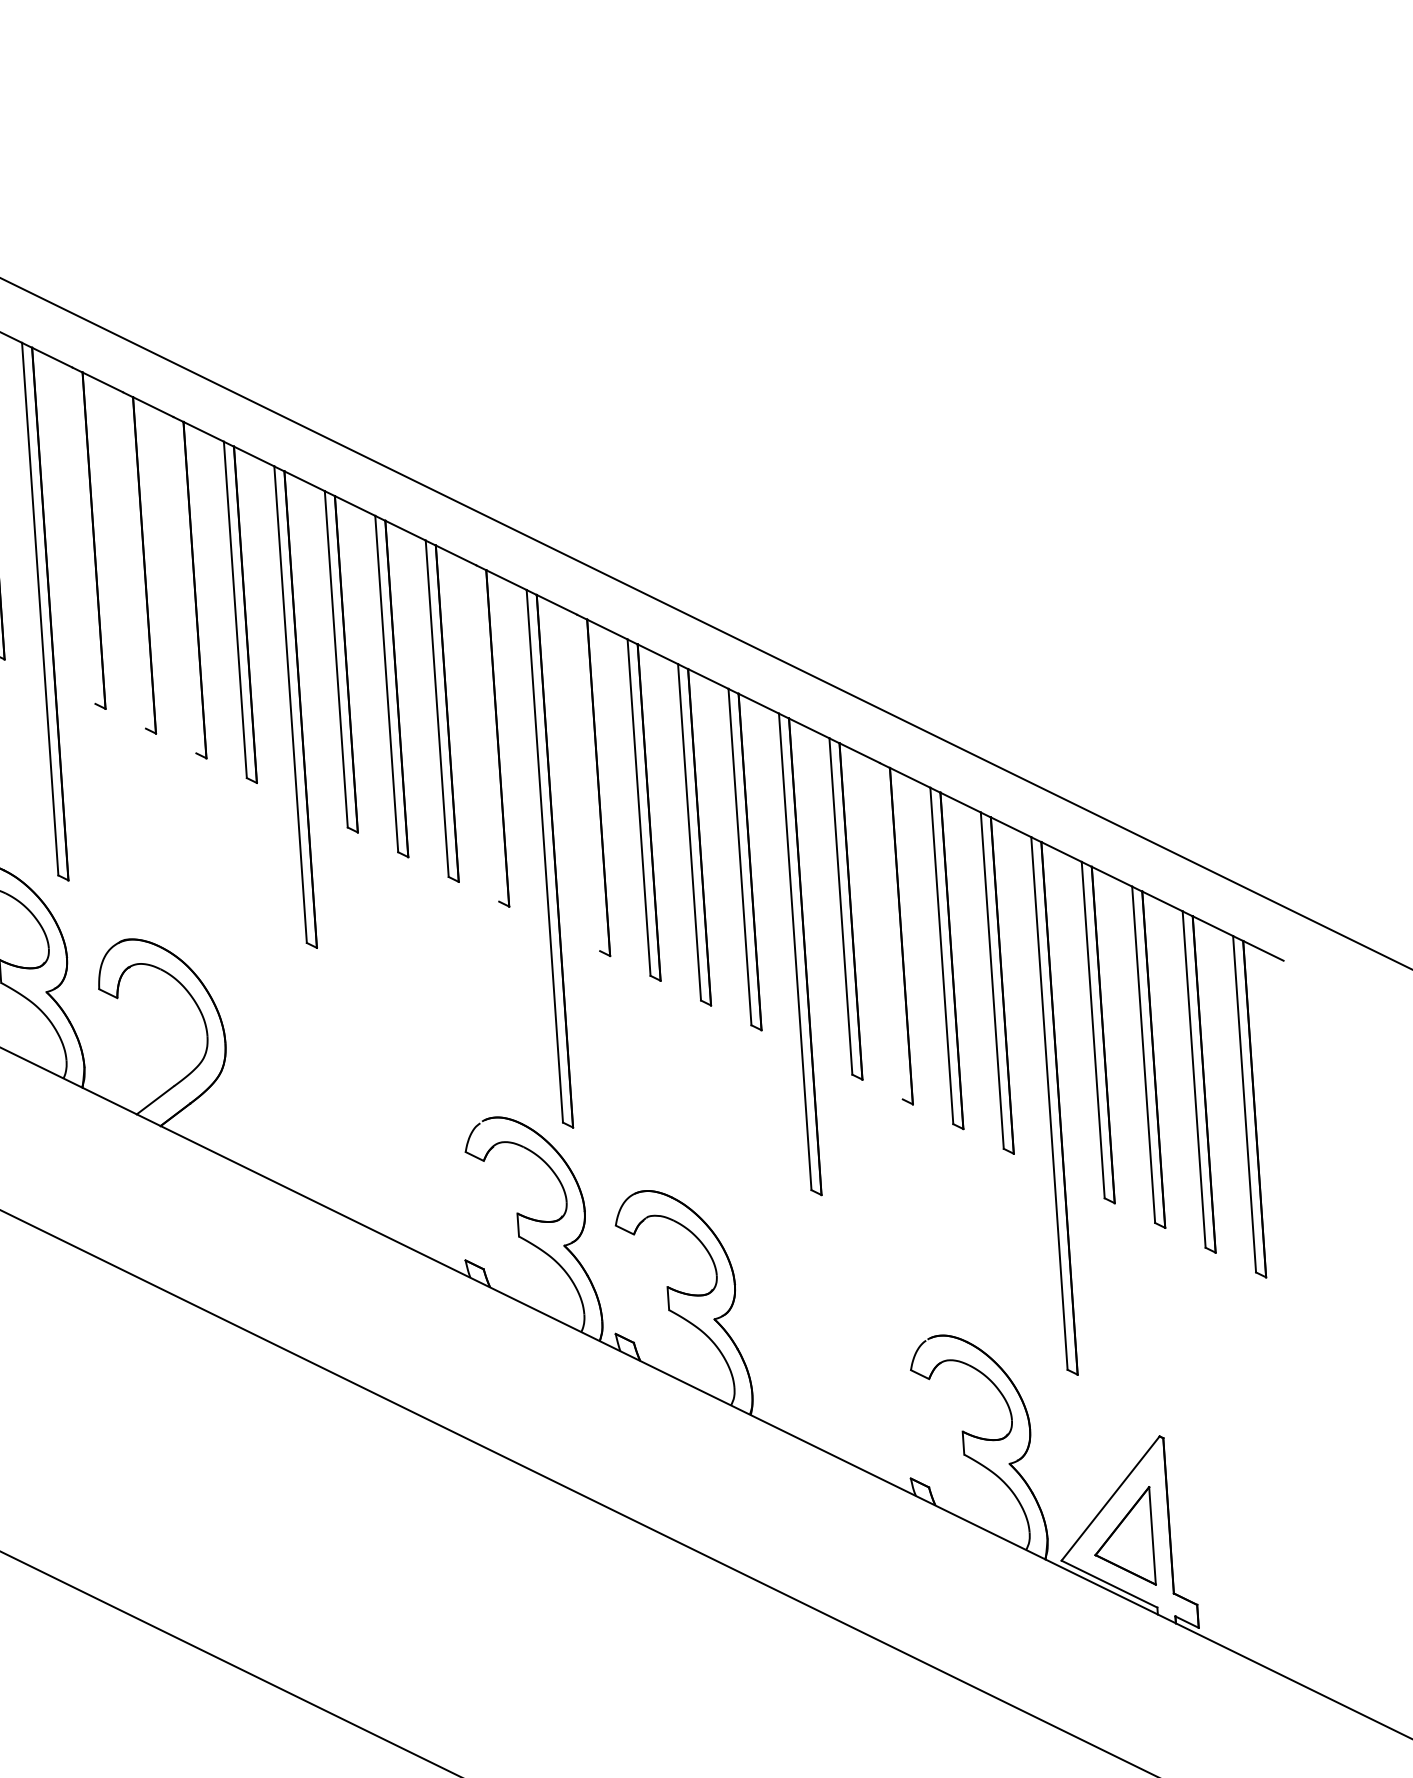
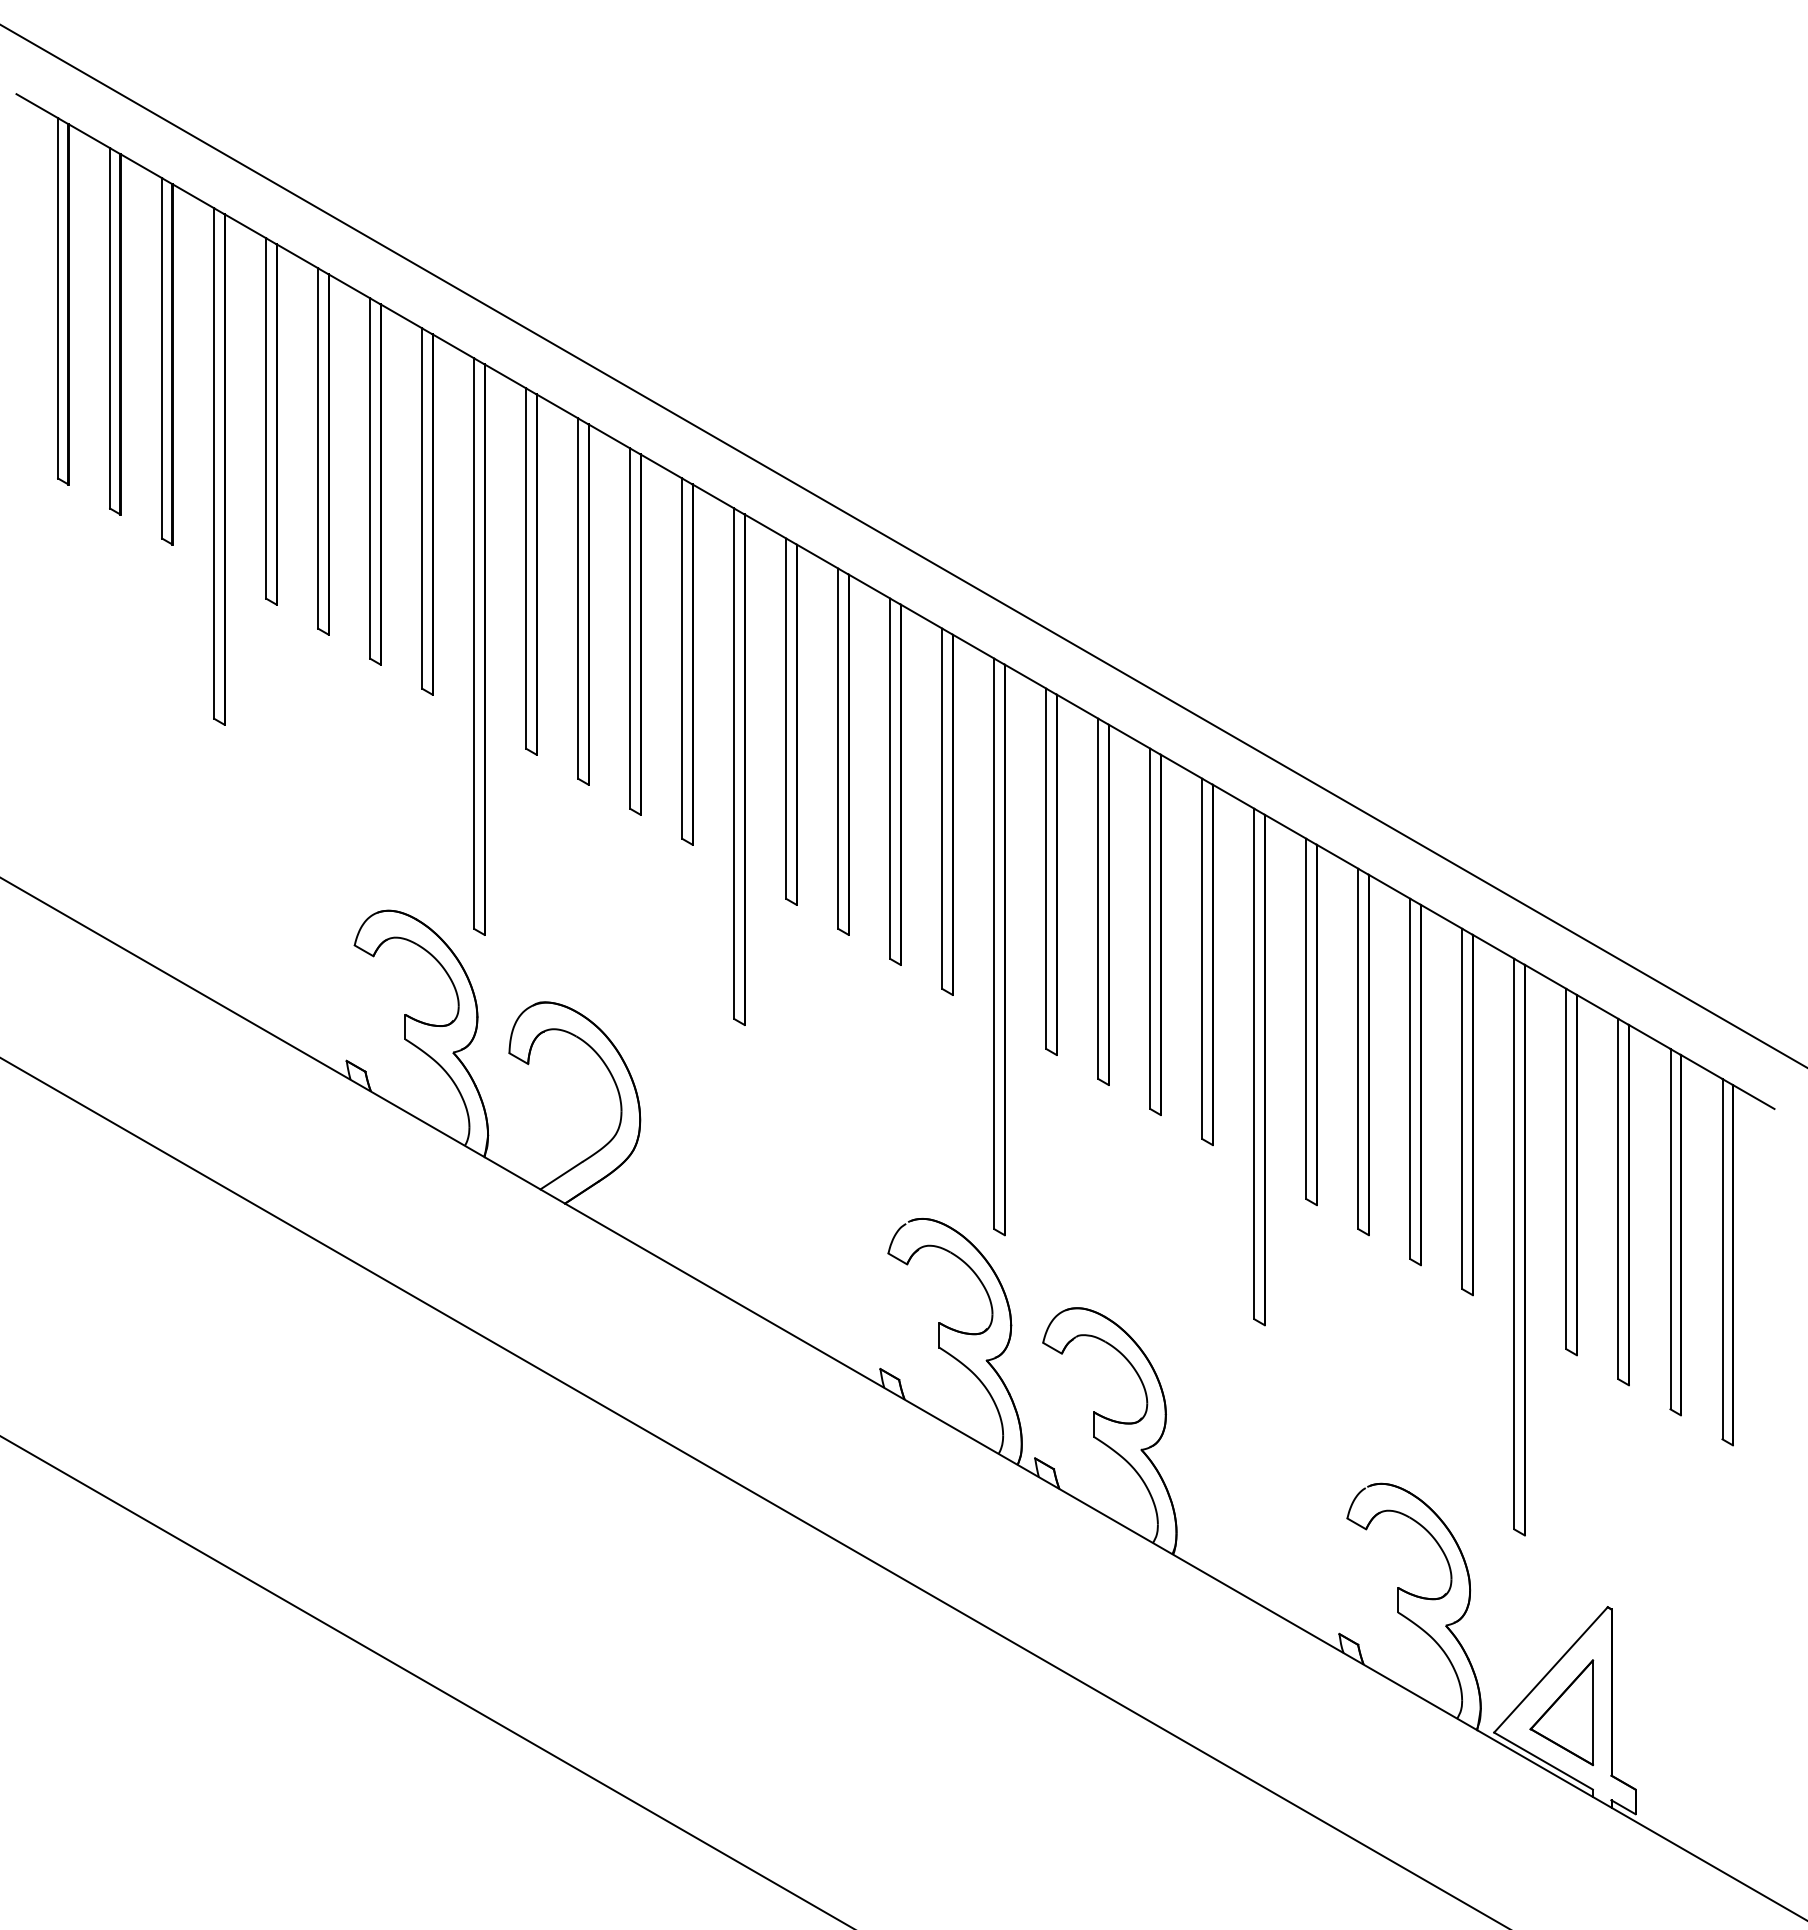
line: (84, 535) -> (526, 568), added
line: (134, 560) -> (578, 598), added
line: (185, 585) -> (630, 628), added
line: (487, 733) -> (942, 808), added
line: (588, 782) -> (1046, 868), added
line: (891, 930) -> (1358, 1048), added

